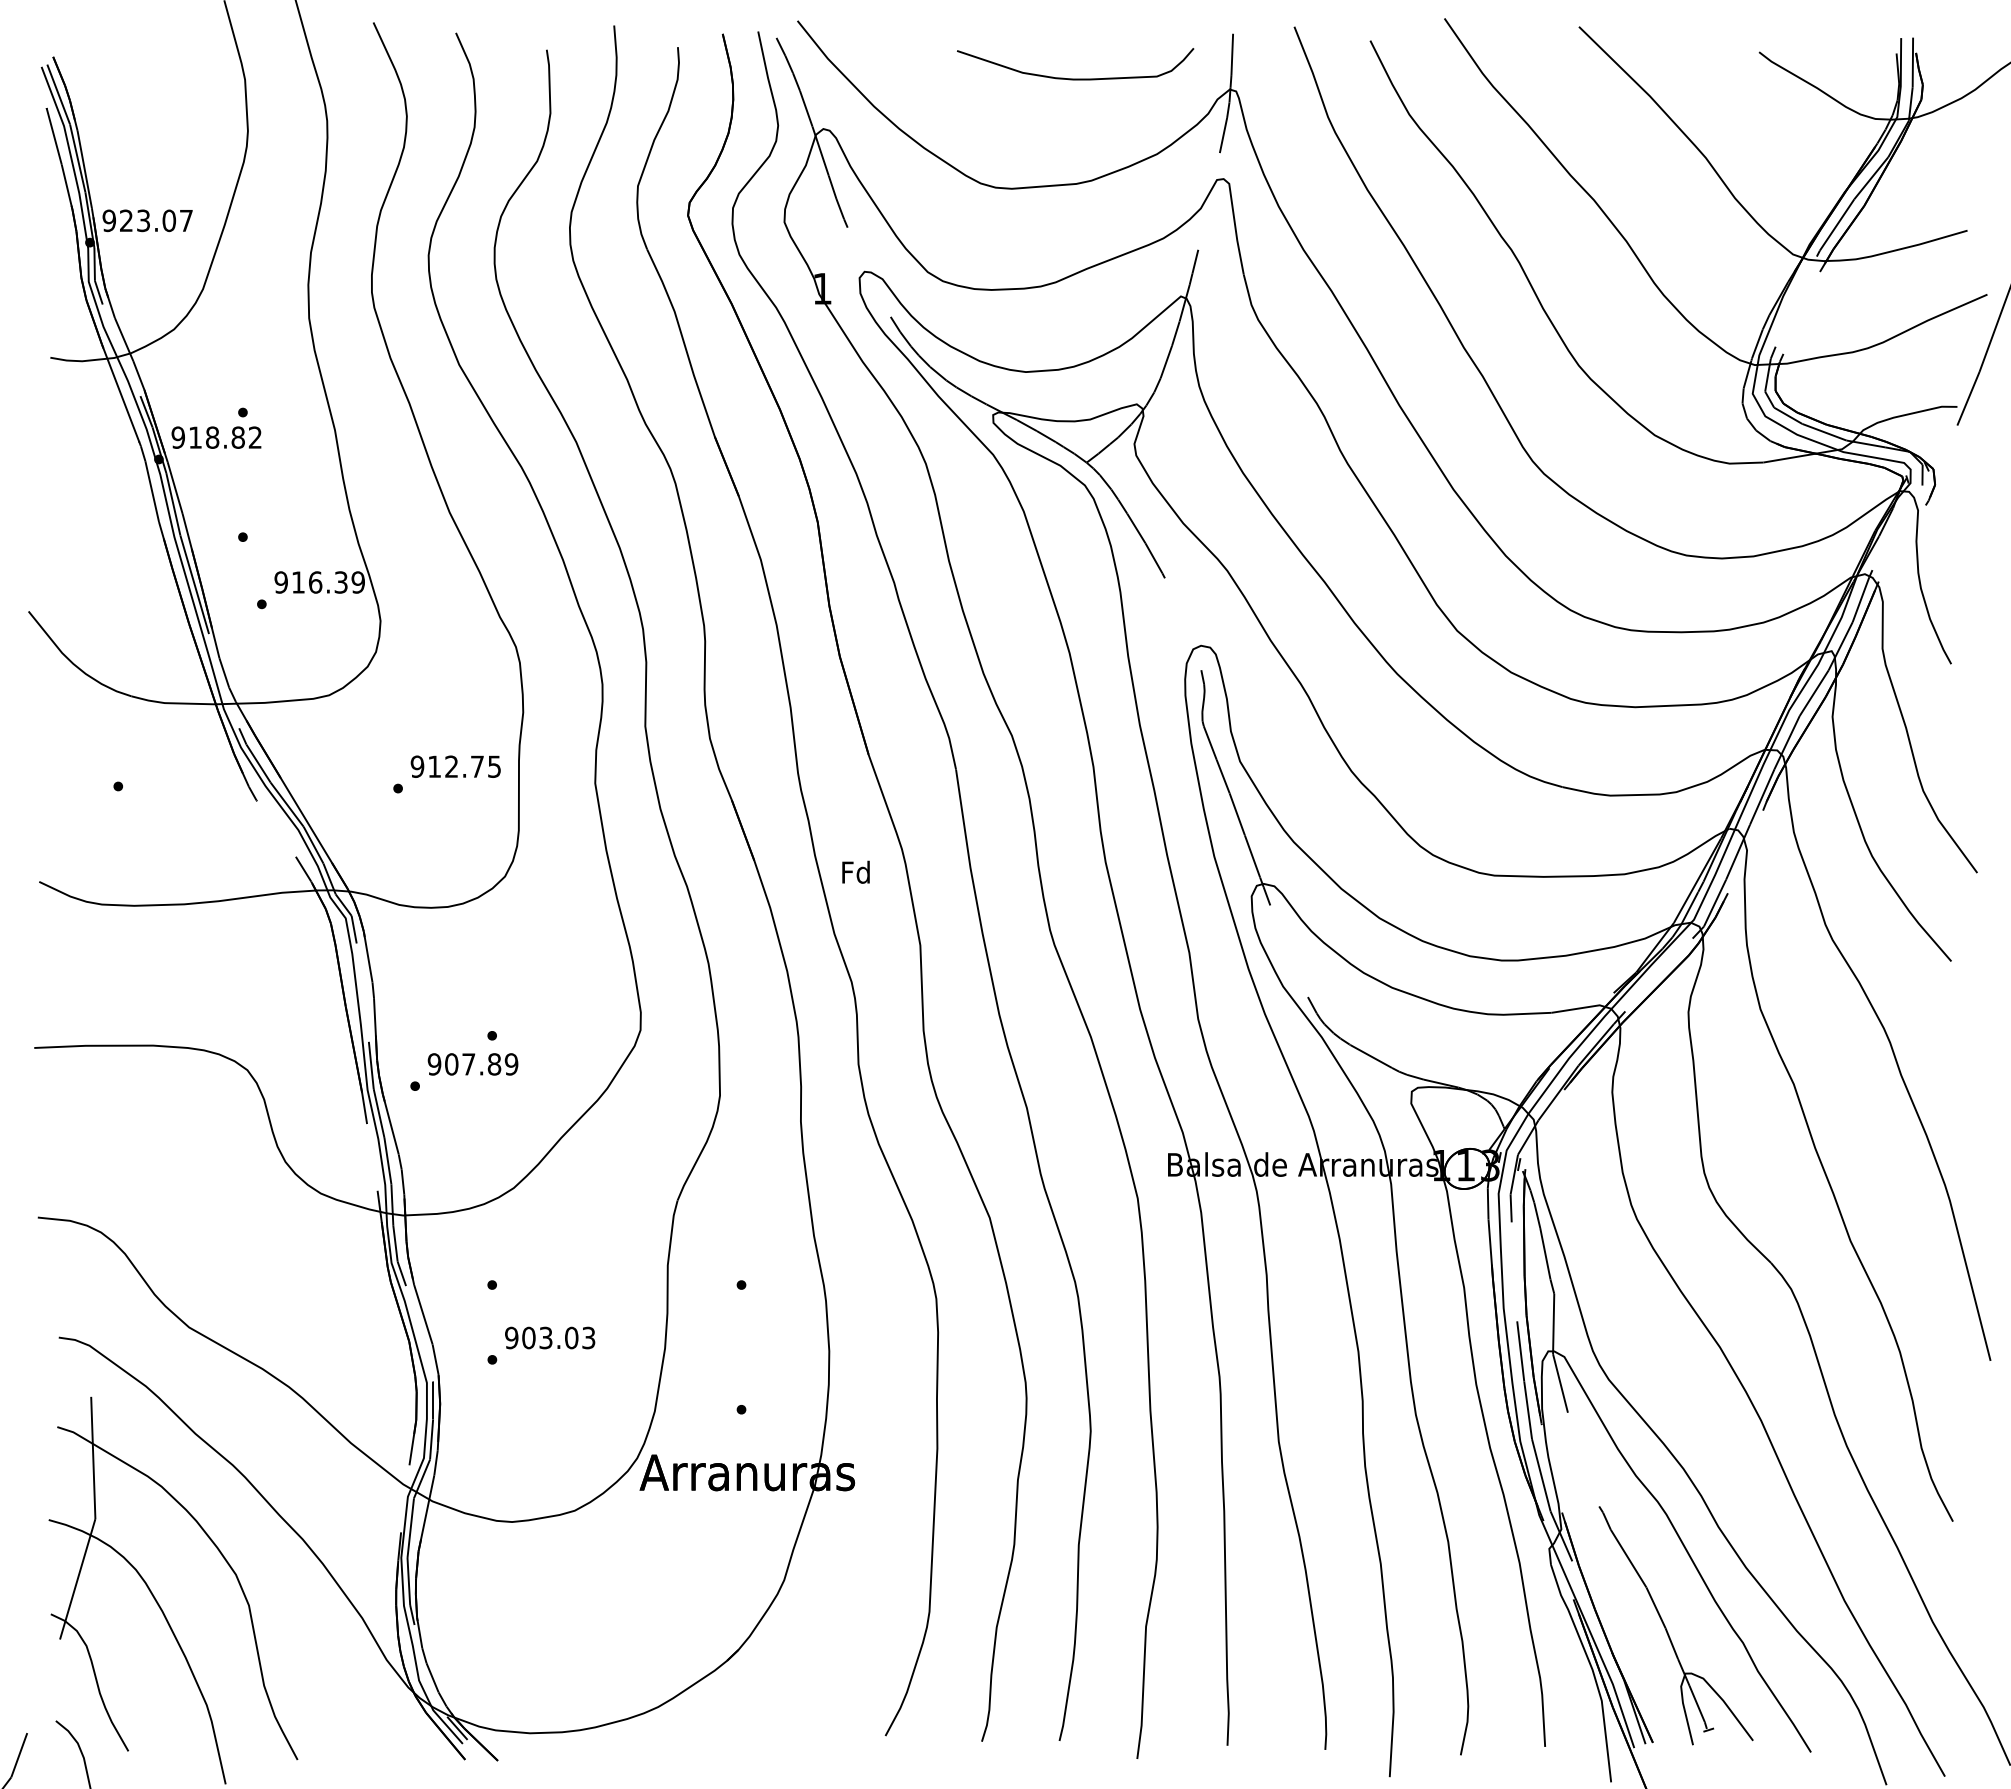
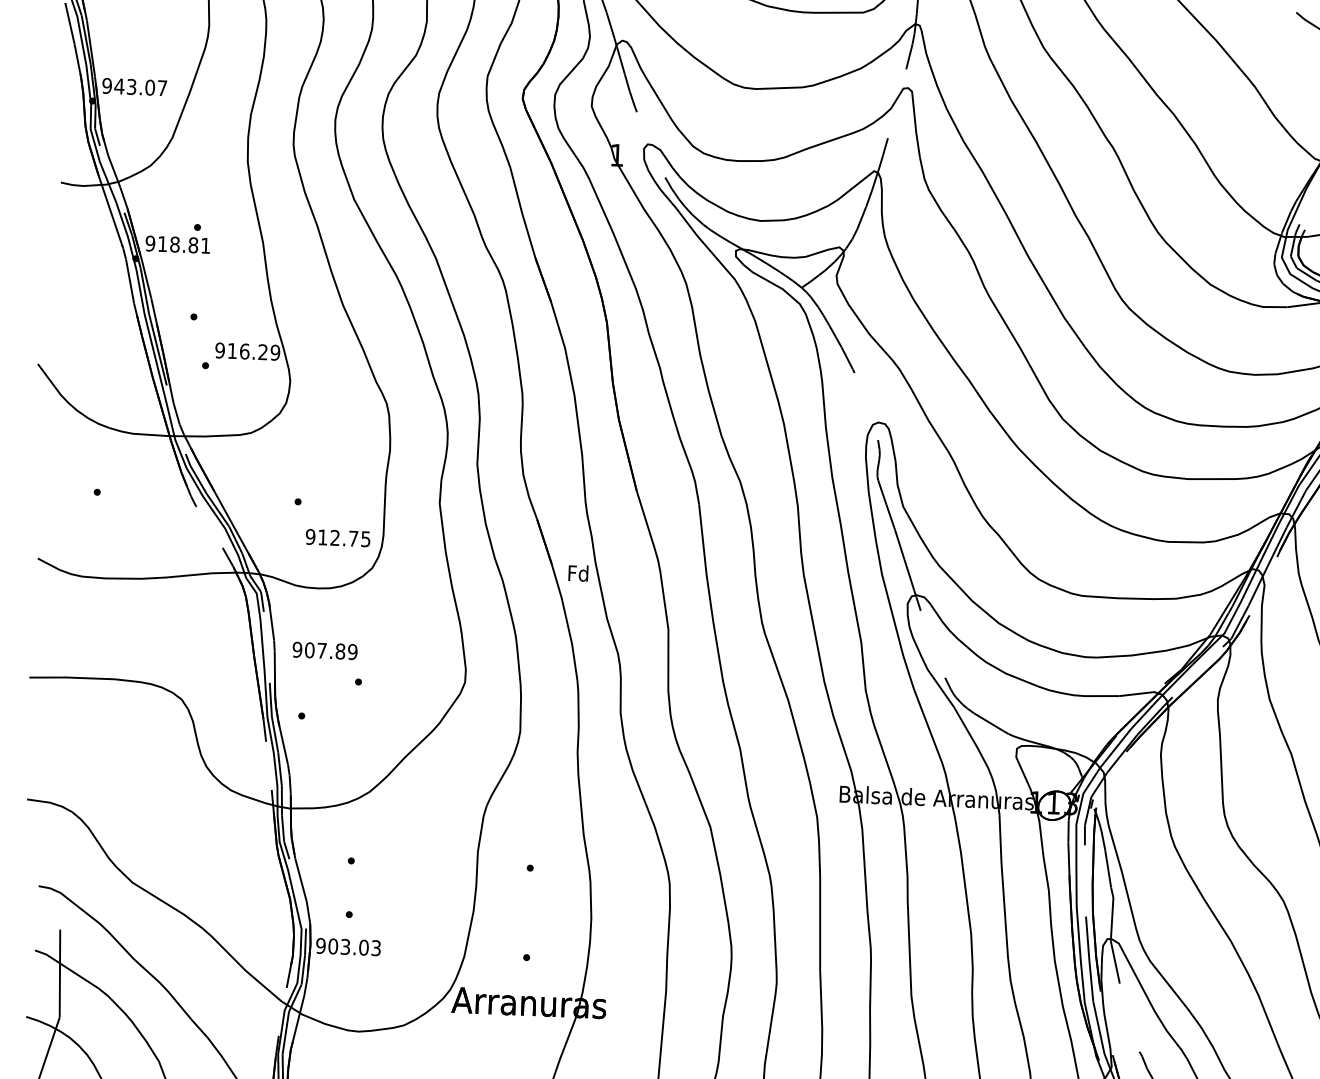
text: (126, 220) -> (119, 86), 923.07 -> 943.07
text: (254, 437) -> (205, 245), 918.82 -> 918.81
text: (340, 582) -> (262, 352), 916.39 -> 916.29
text: (455, 766) -> (337, 537), moved
text: (855, 871) -> (578, 572), moved
text: (472, 1064) -> (324, 650), moved
text: (550, 1337) -> (348, 946), moved

